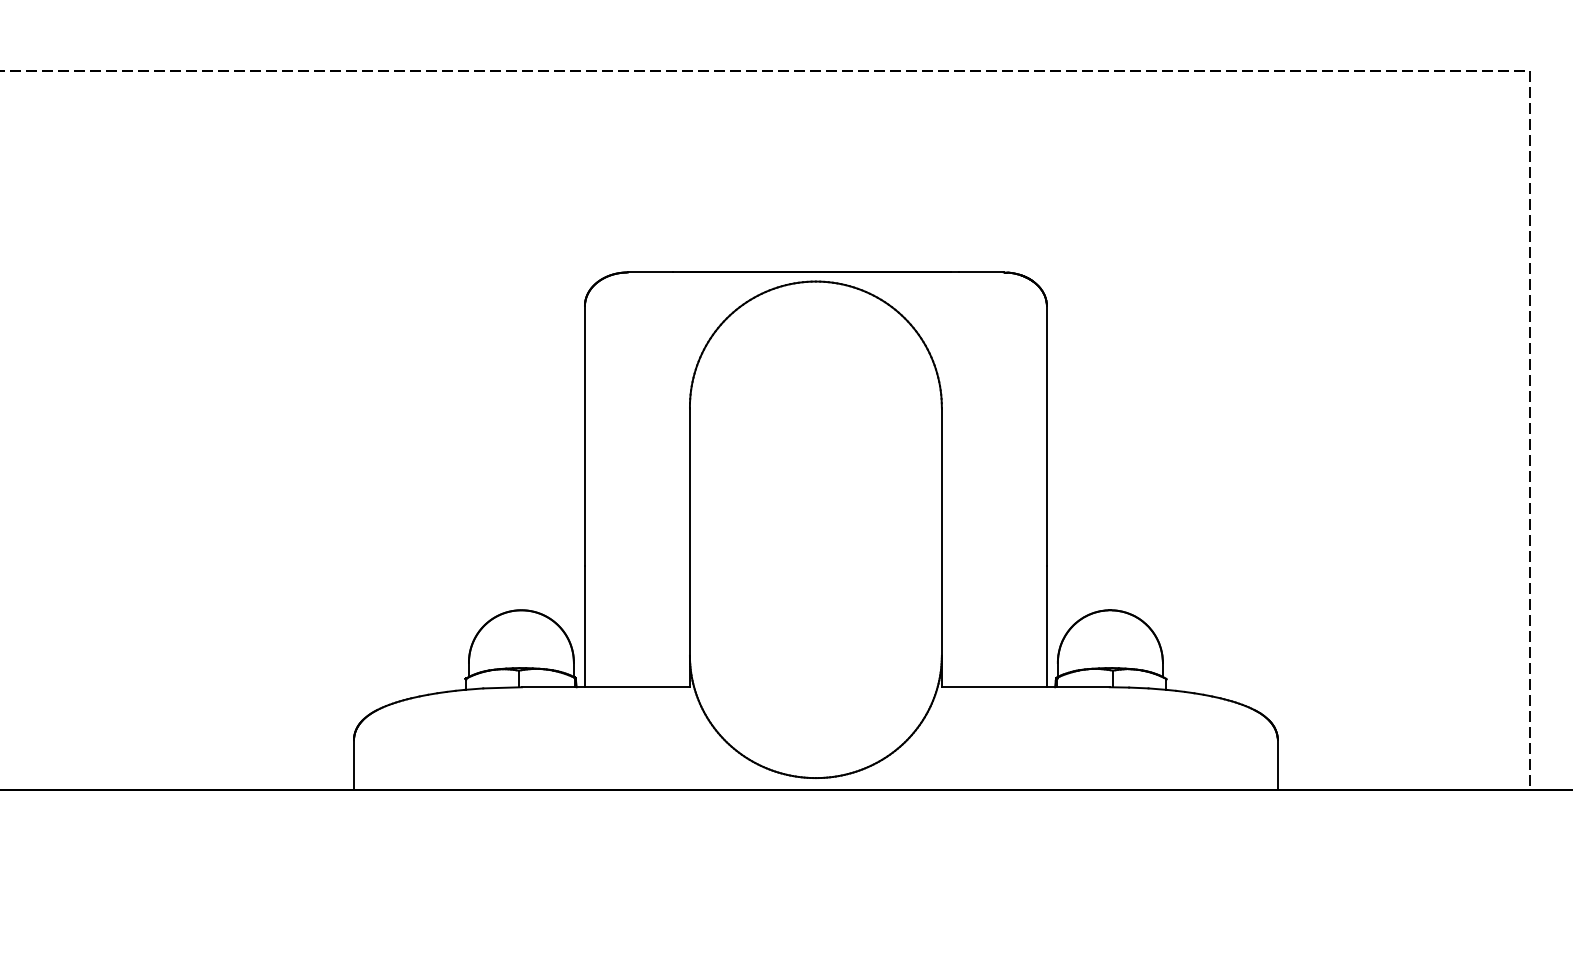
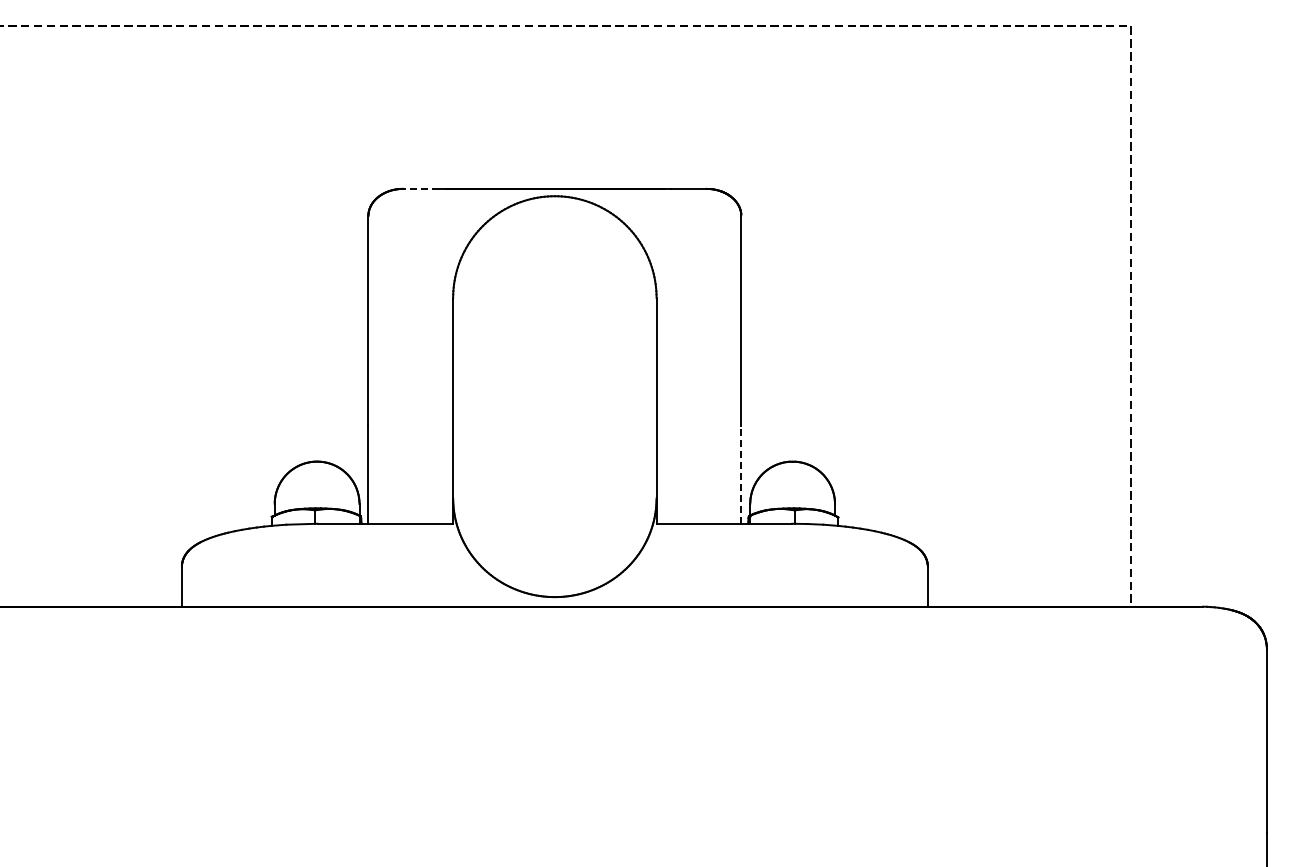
line: (649, 271) -> (420, 188), solid -> dashed
line: (1047, 626) -> (741, 474), solid -> dashed

